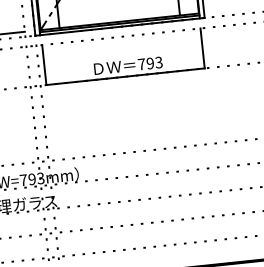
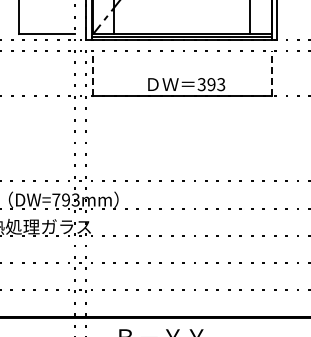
line: (202, 48) -> (271, 73), solid -> dashed
line: (43, 64) -> (92, 73), solid -> dashed
text: (141, 64) -> (201, 84), 793 -> 393

